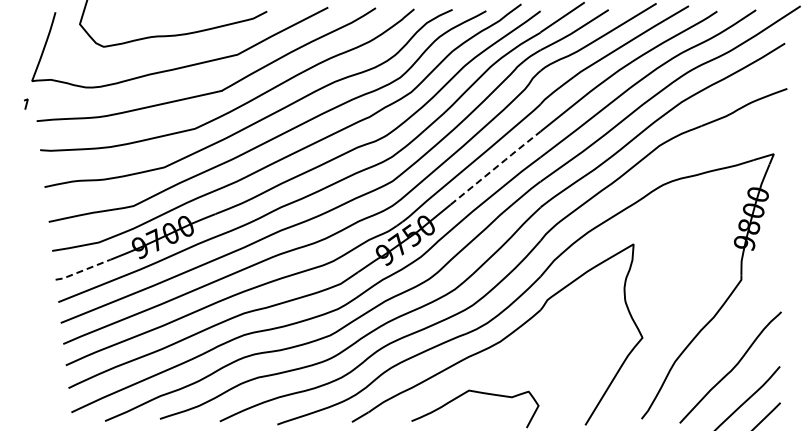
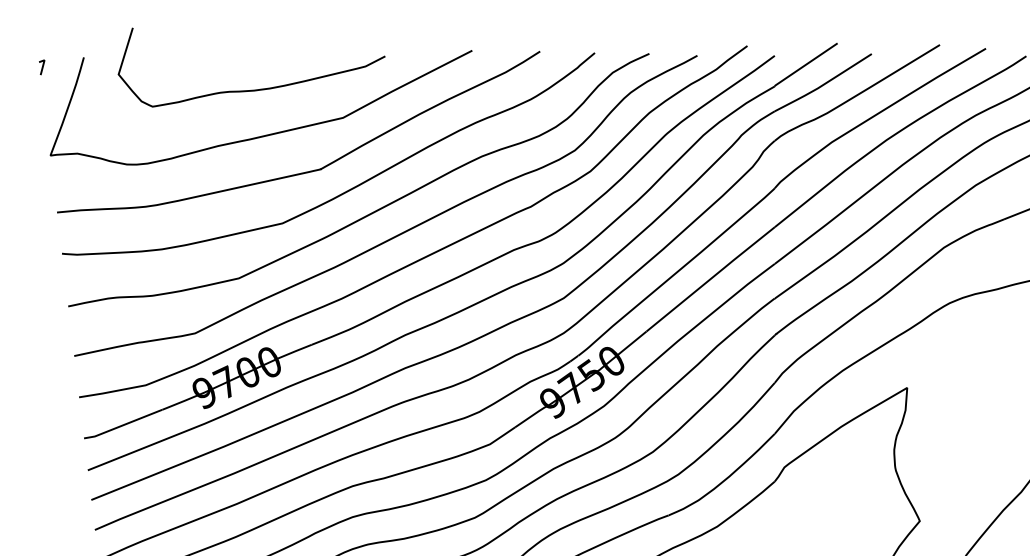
line: (26, 103) -> (42, 66), moved
line: (497, 166) -> (713, 277), dashed -> solid
line: (83, 270) -> (123, 425), dashed -> solid

